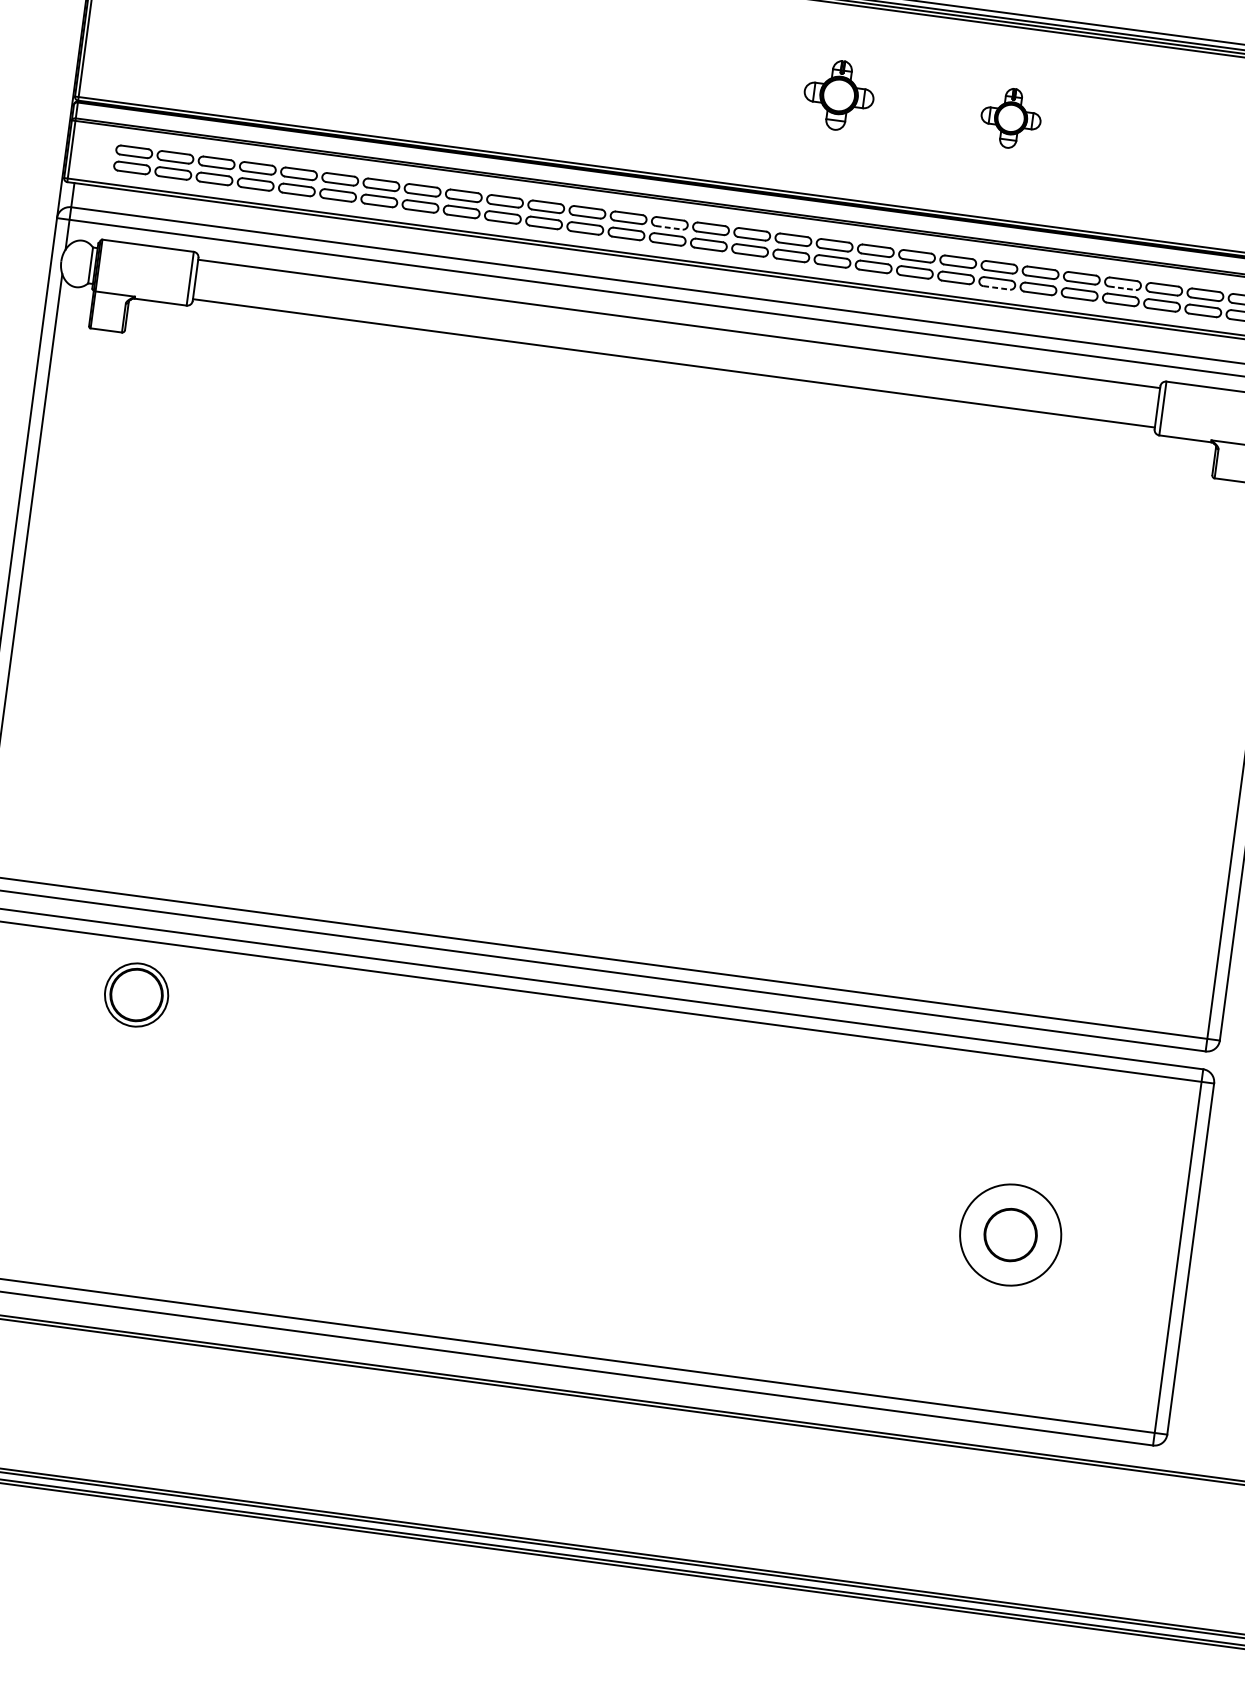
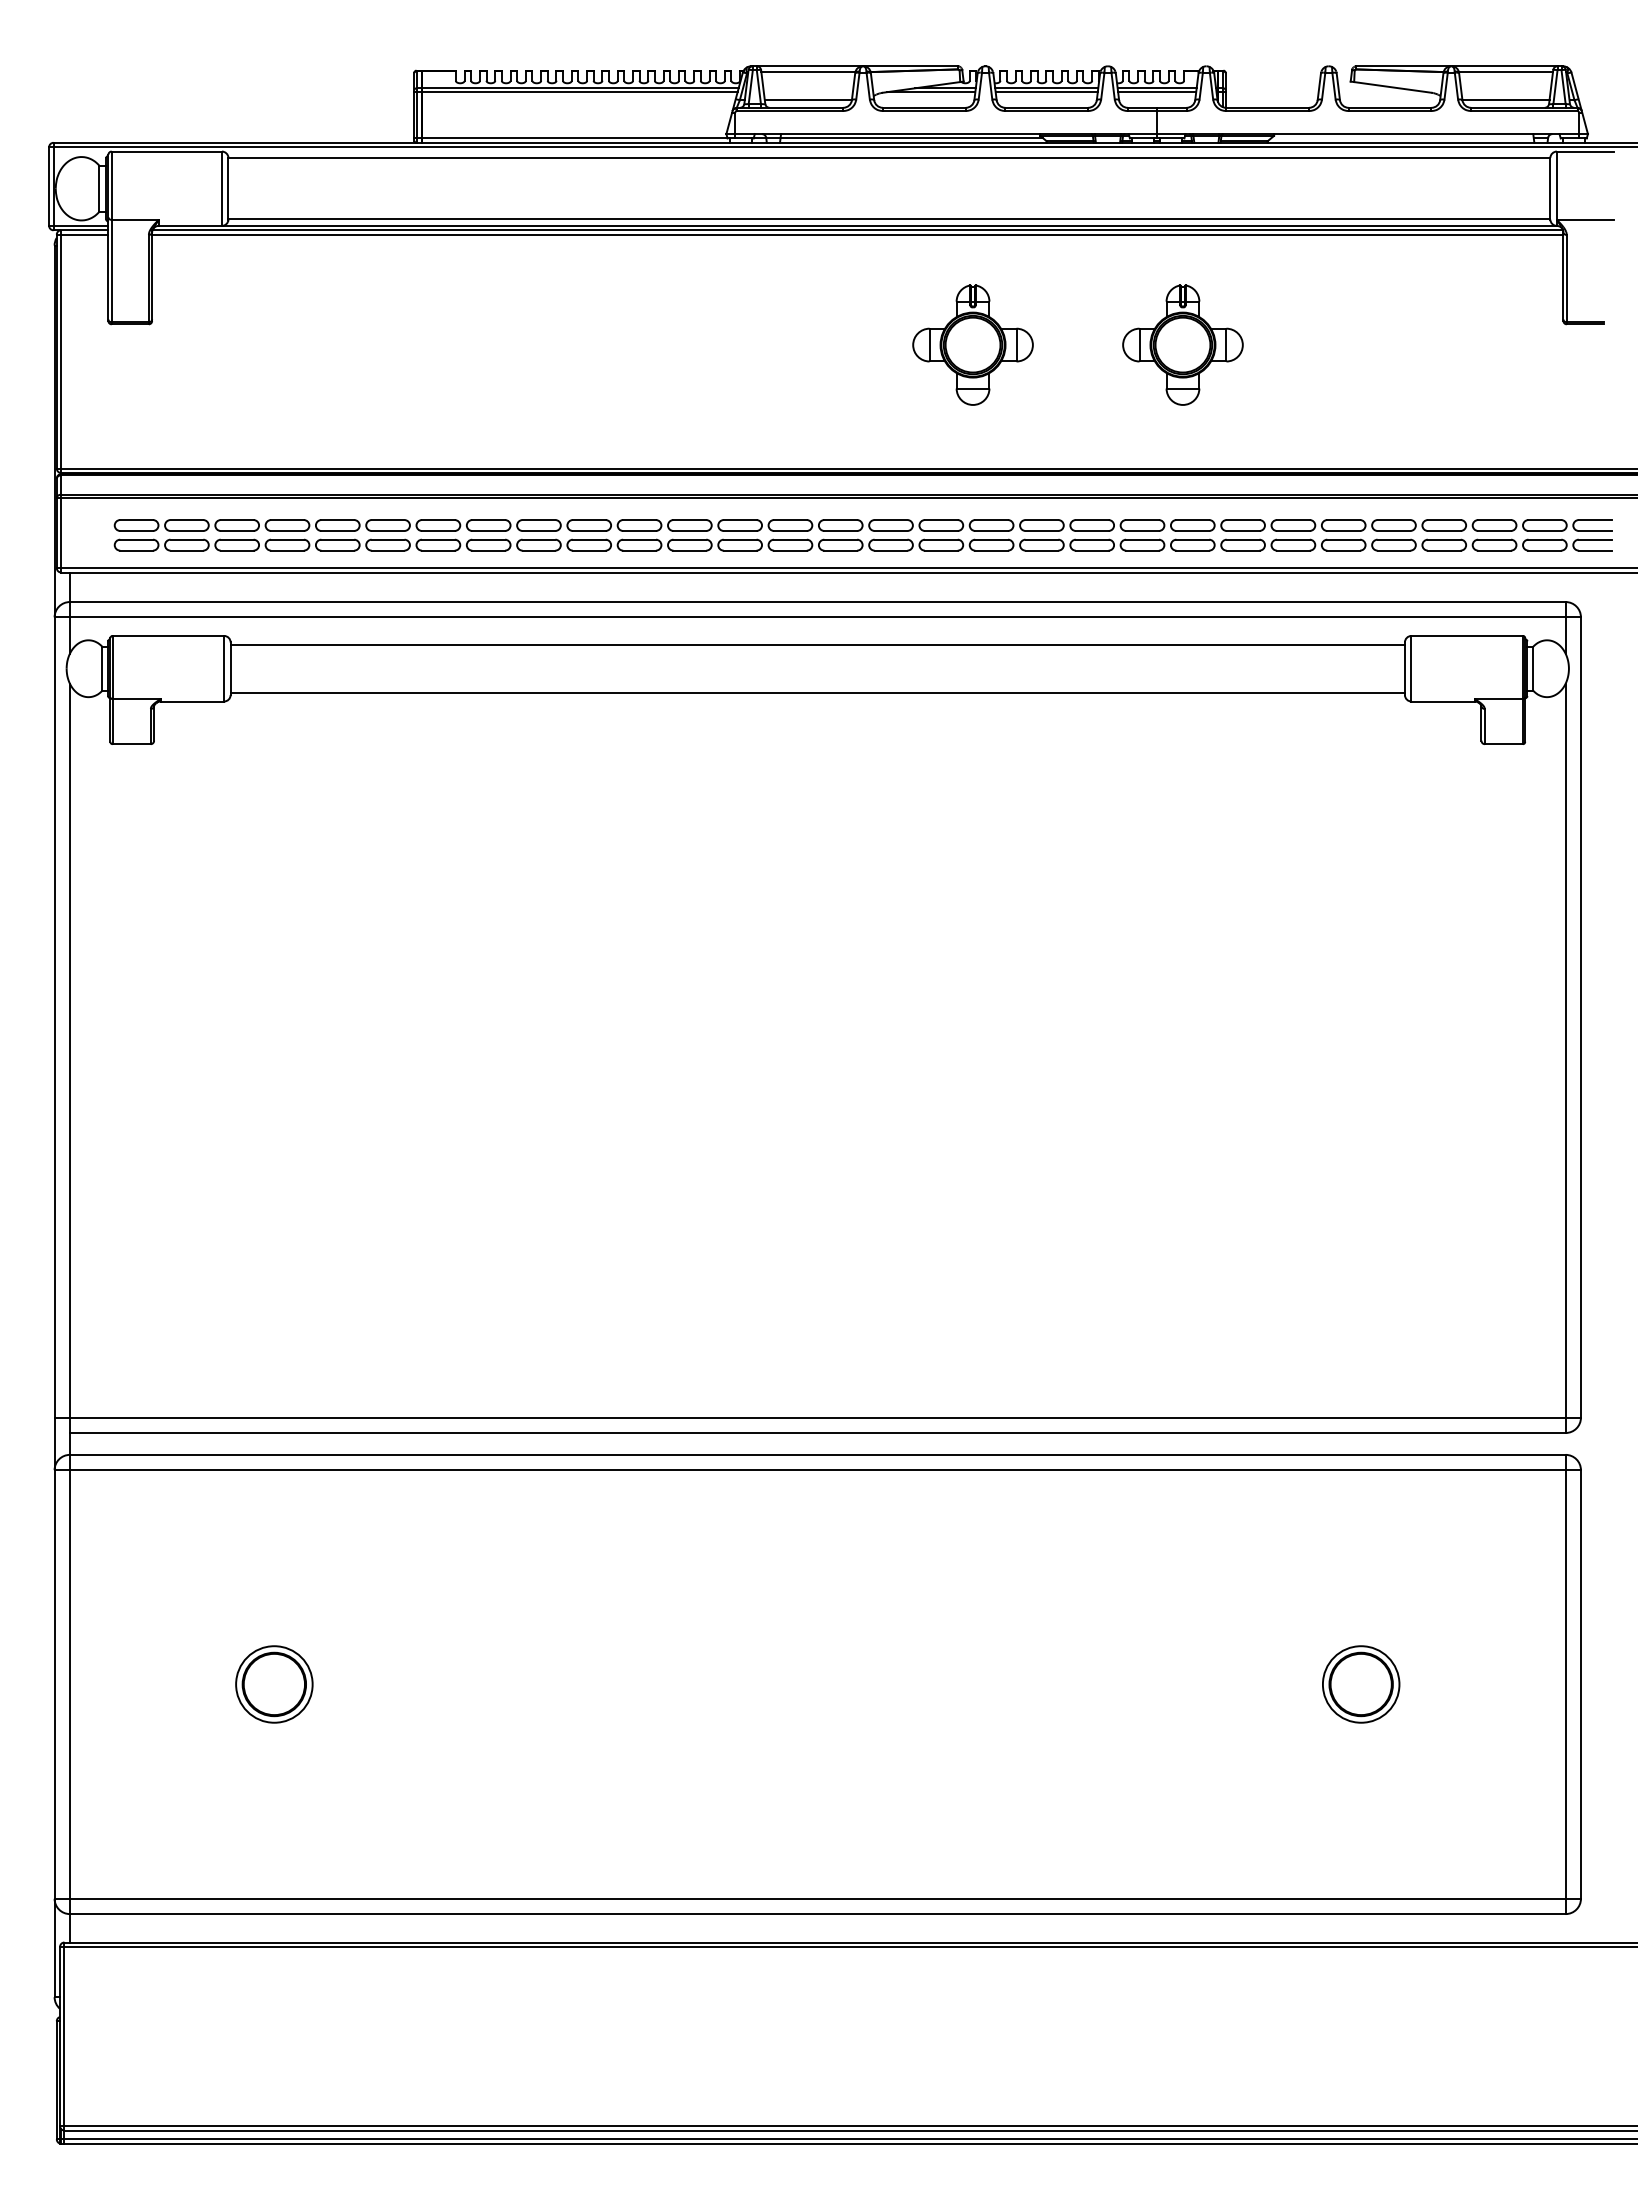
part: (838, 94) -> (972, 344), size x1.43
part: (1010, 117) -> (1182, 344), size x1.67
line: (669, 227) -> (790, 530), dashed -> solid
line: (997, 287) -> (1193, 550), dashed -> solid
line: (1123, 287) -> (1344, 530), dashed -> solid
part: (136, 995) -> (274, 1684), moved
circle: (1010, 1235) -> (1360, 1684), size x0.62

